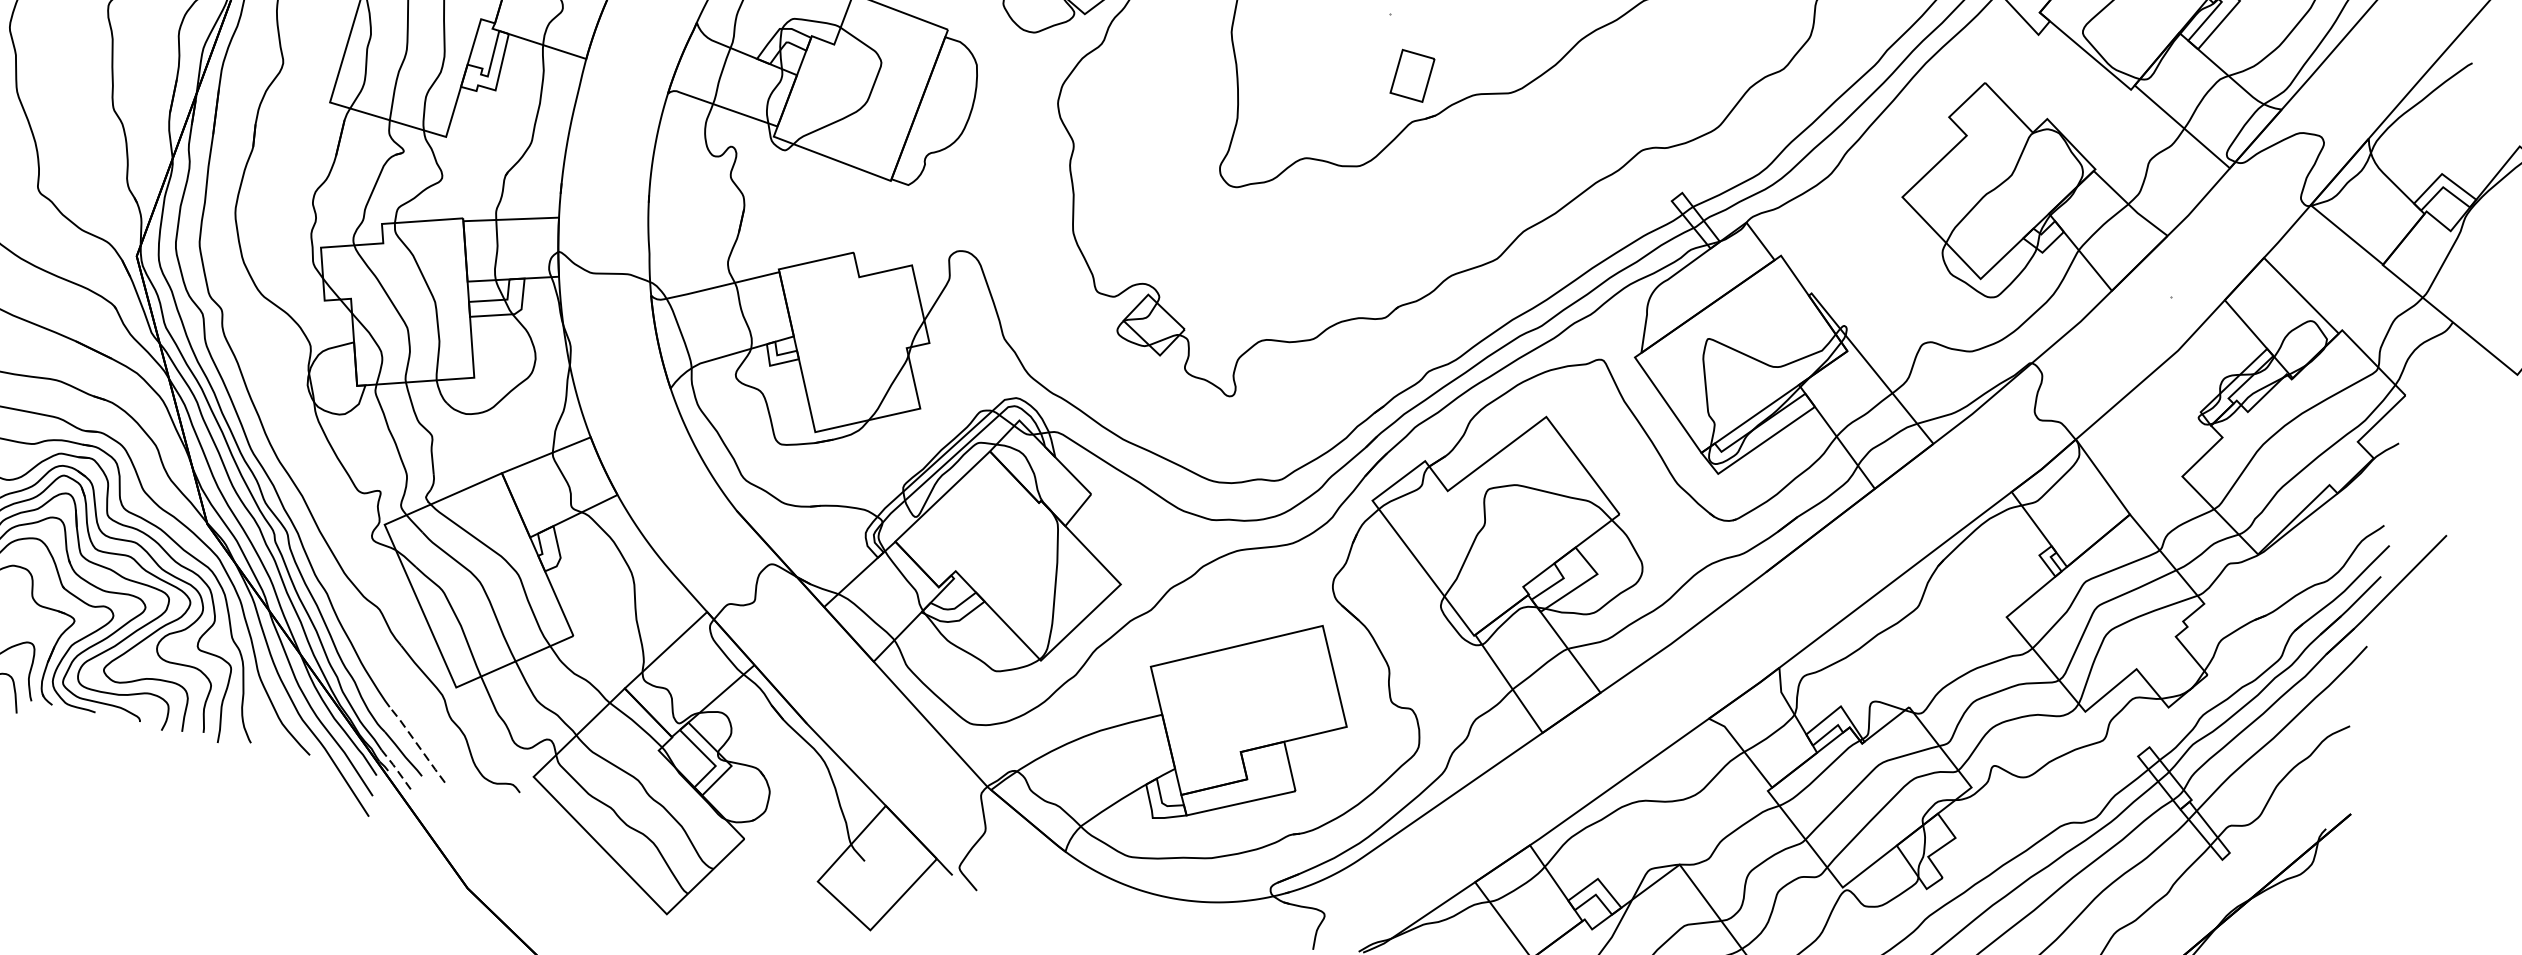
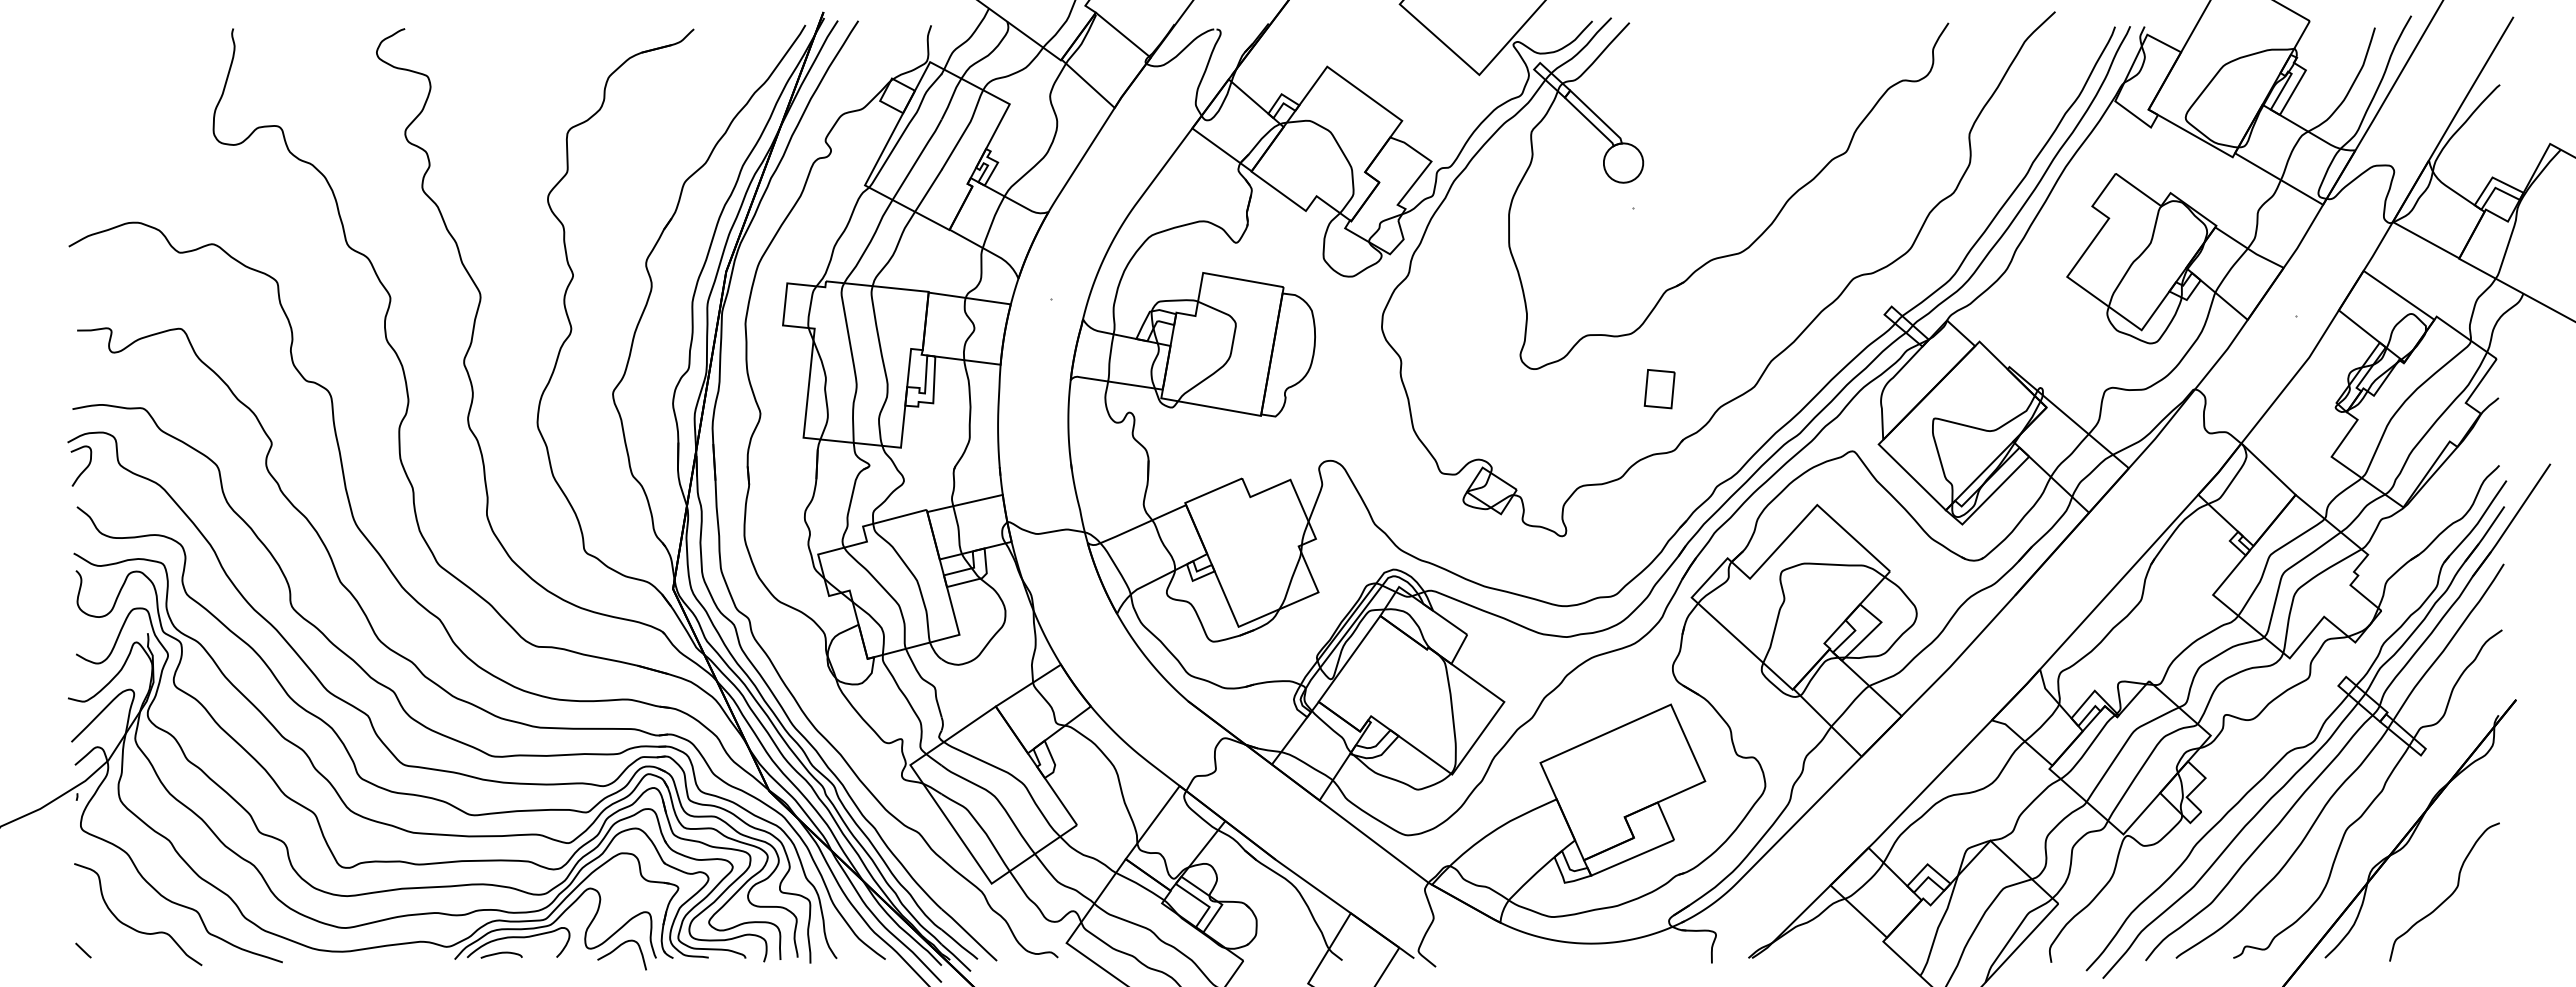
part: (1412, 76) -> (1659, 389), moved
line: (417, 744) -> (969, 934), dashed -> solid
line: (395, 768) -> (955, 957), dashed -> solid

